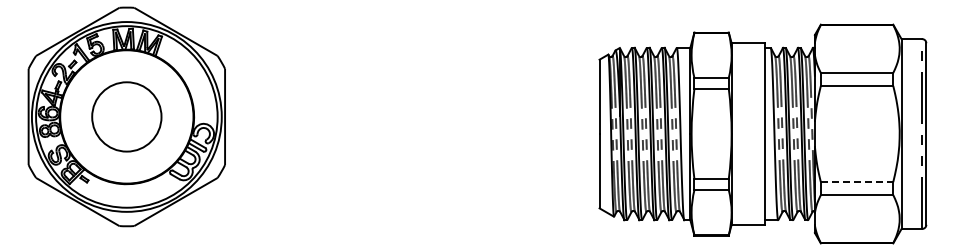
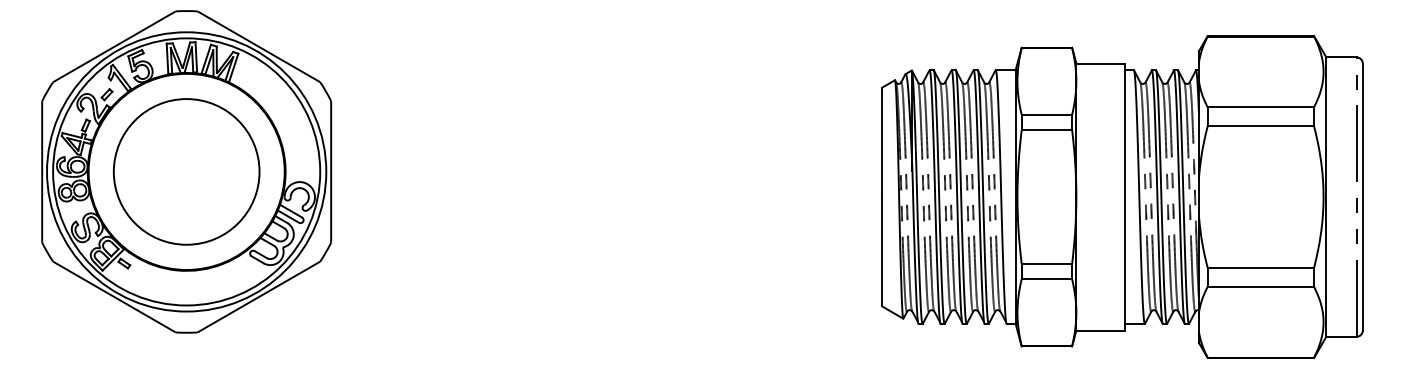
circle: (126, 116) -> (186, 171), size x1.43
line: (857, 182) -> (1261, 268), dashed -> solid

